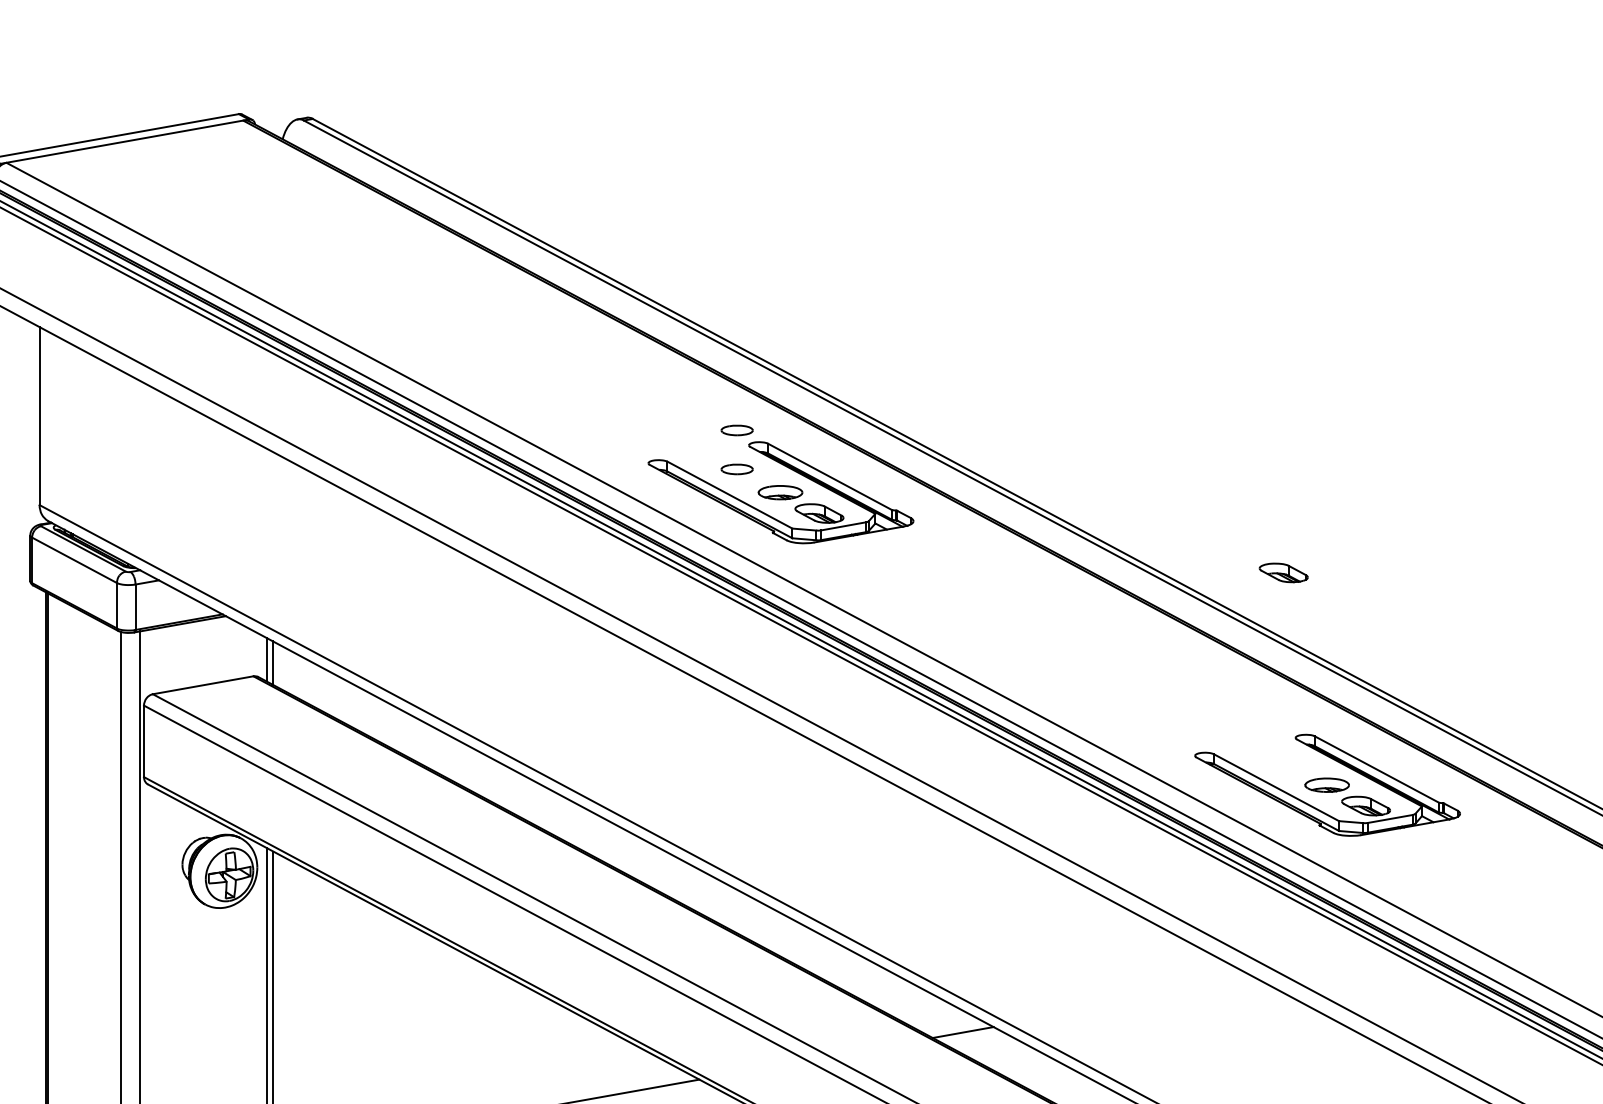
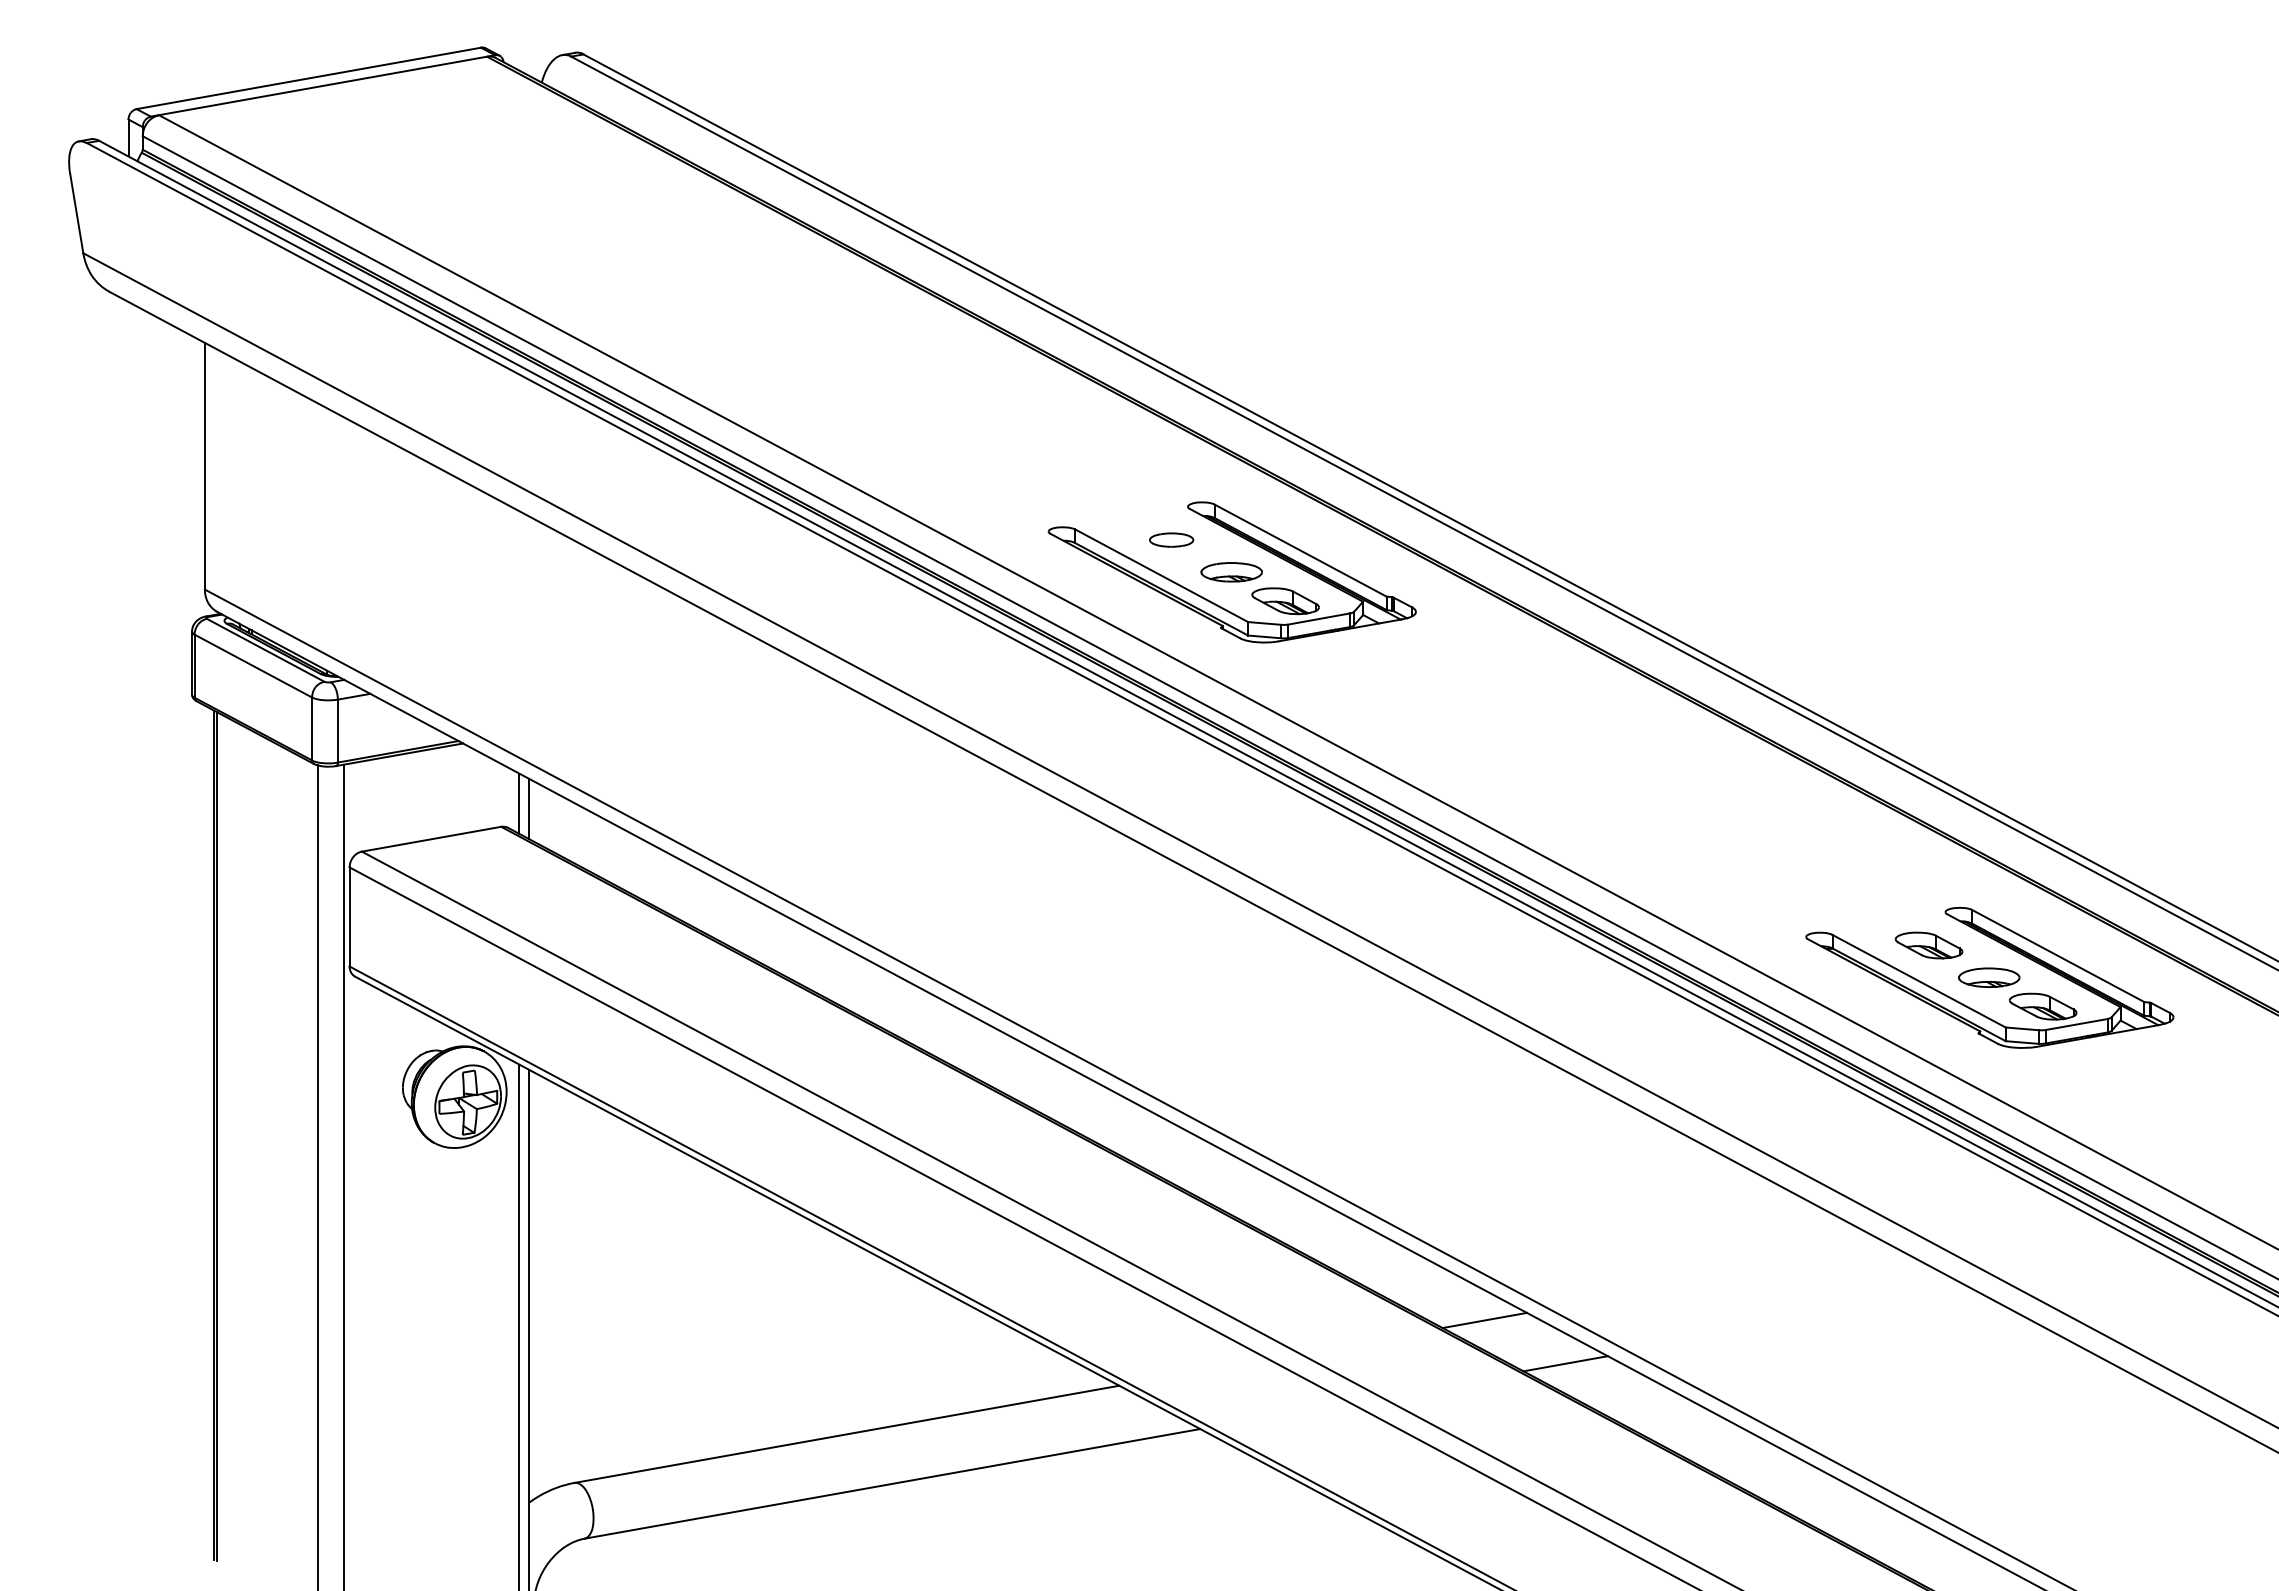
part: (737, 430) -> (1171, 485), removed
part: (1283, 572) -> (1928, 945), moved
line: (1021, 1063) -> (1565, 1363), added

